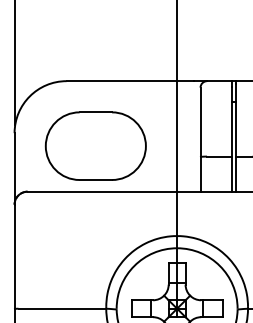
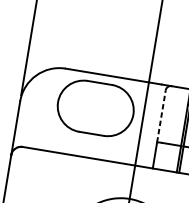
line: (200, 122) -> (161, 116), solid -> dashed
part: (95, 145) -> (95, 107), moved

